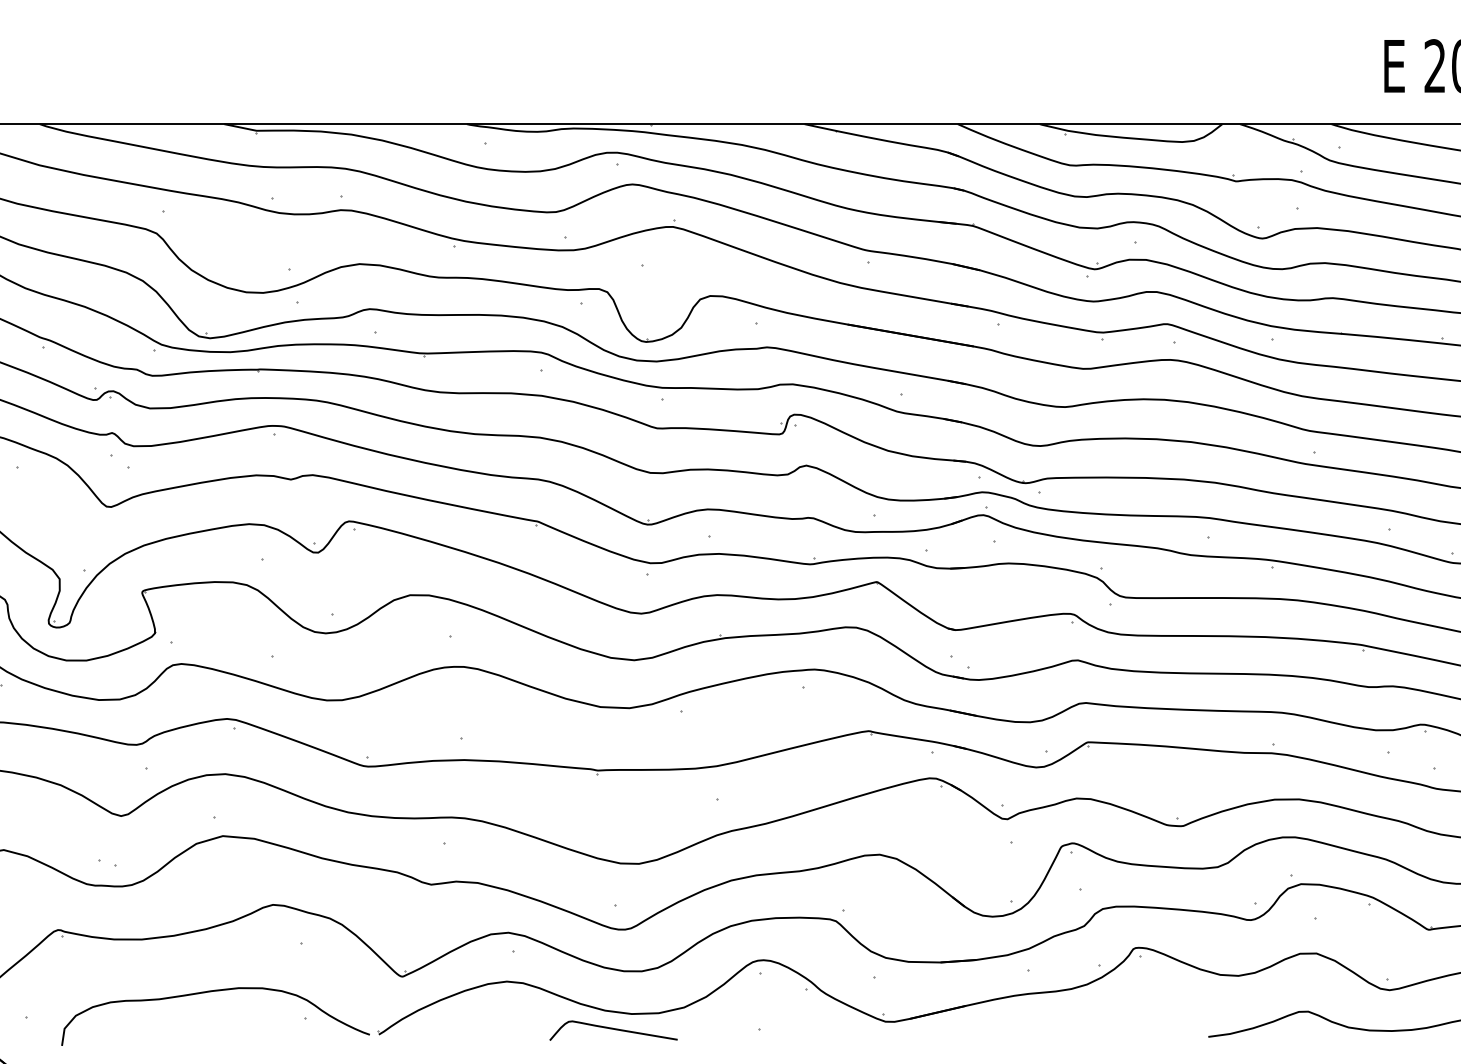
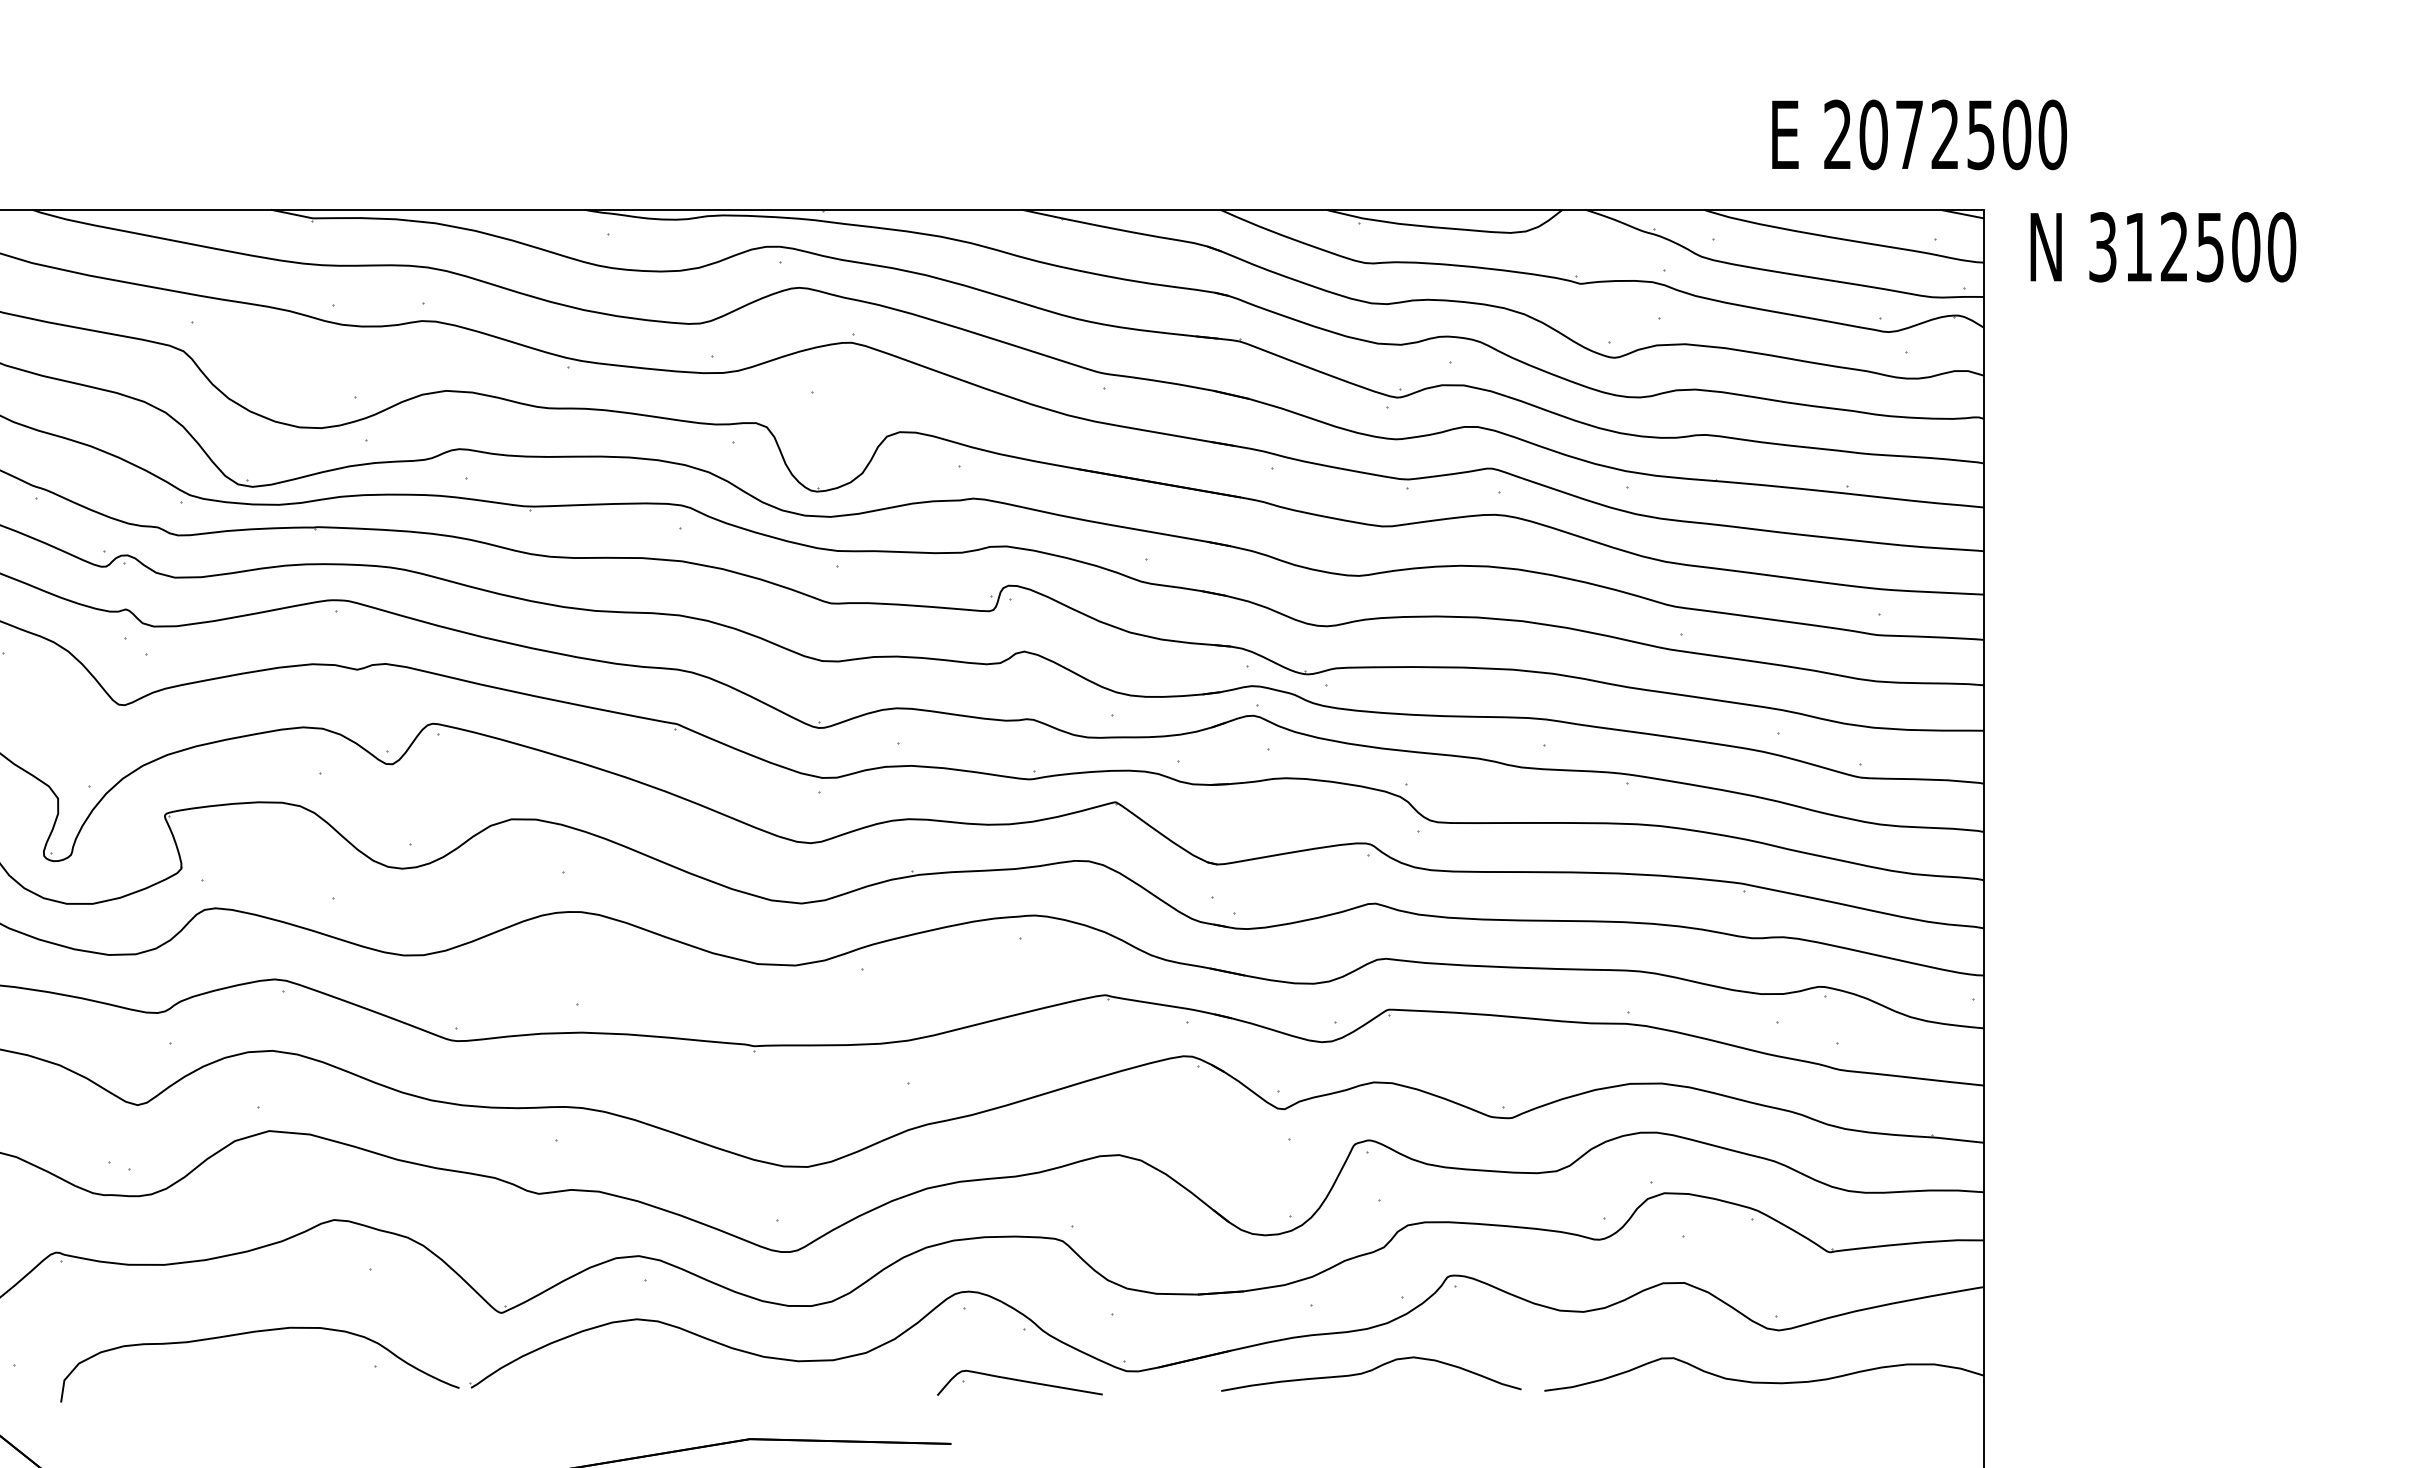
curve: (1074, 1021) -> (1371, 1371), added
curve: (613, 1029) -> (1019, 1381), moved

